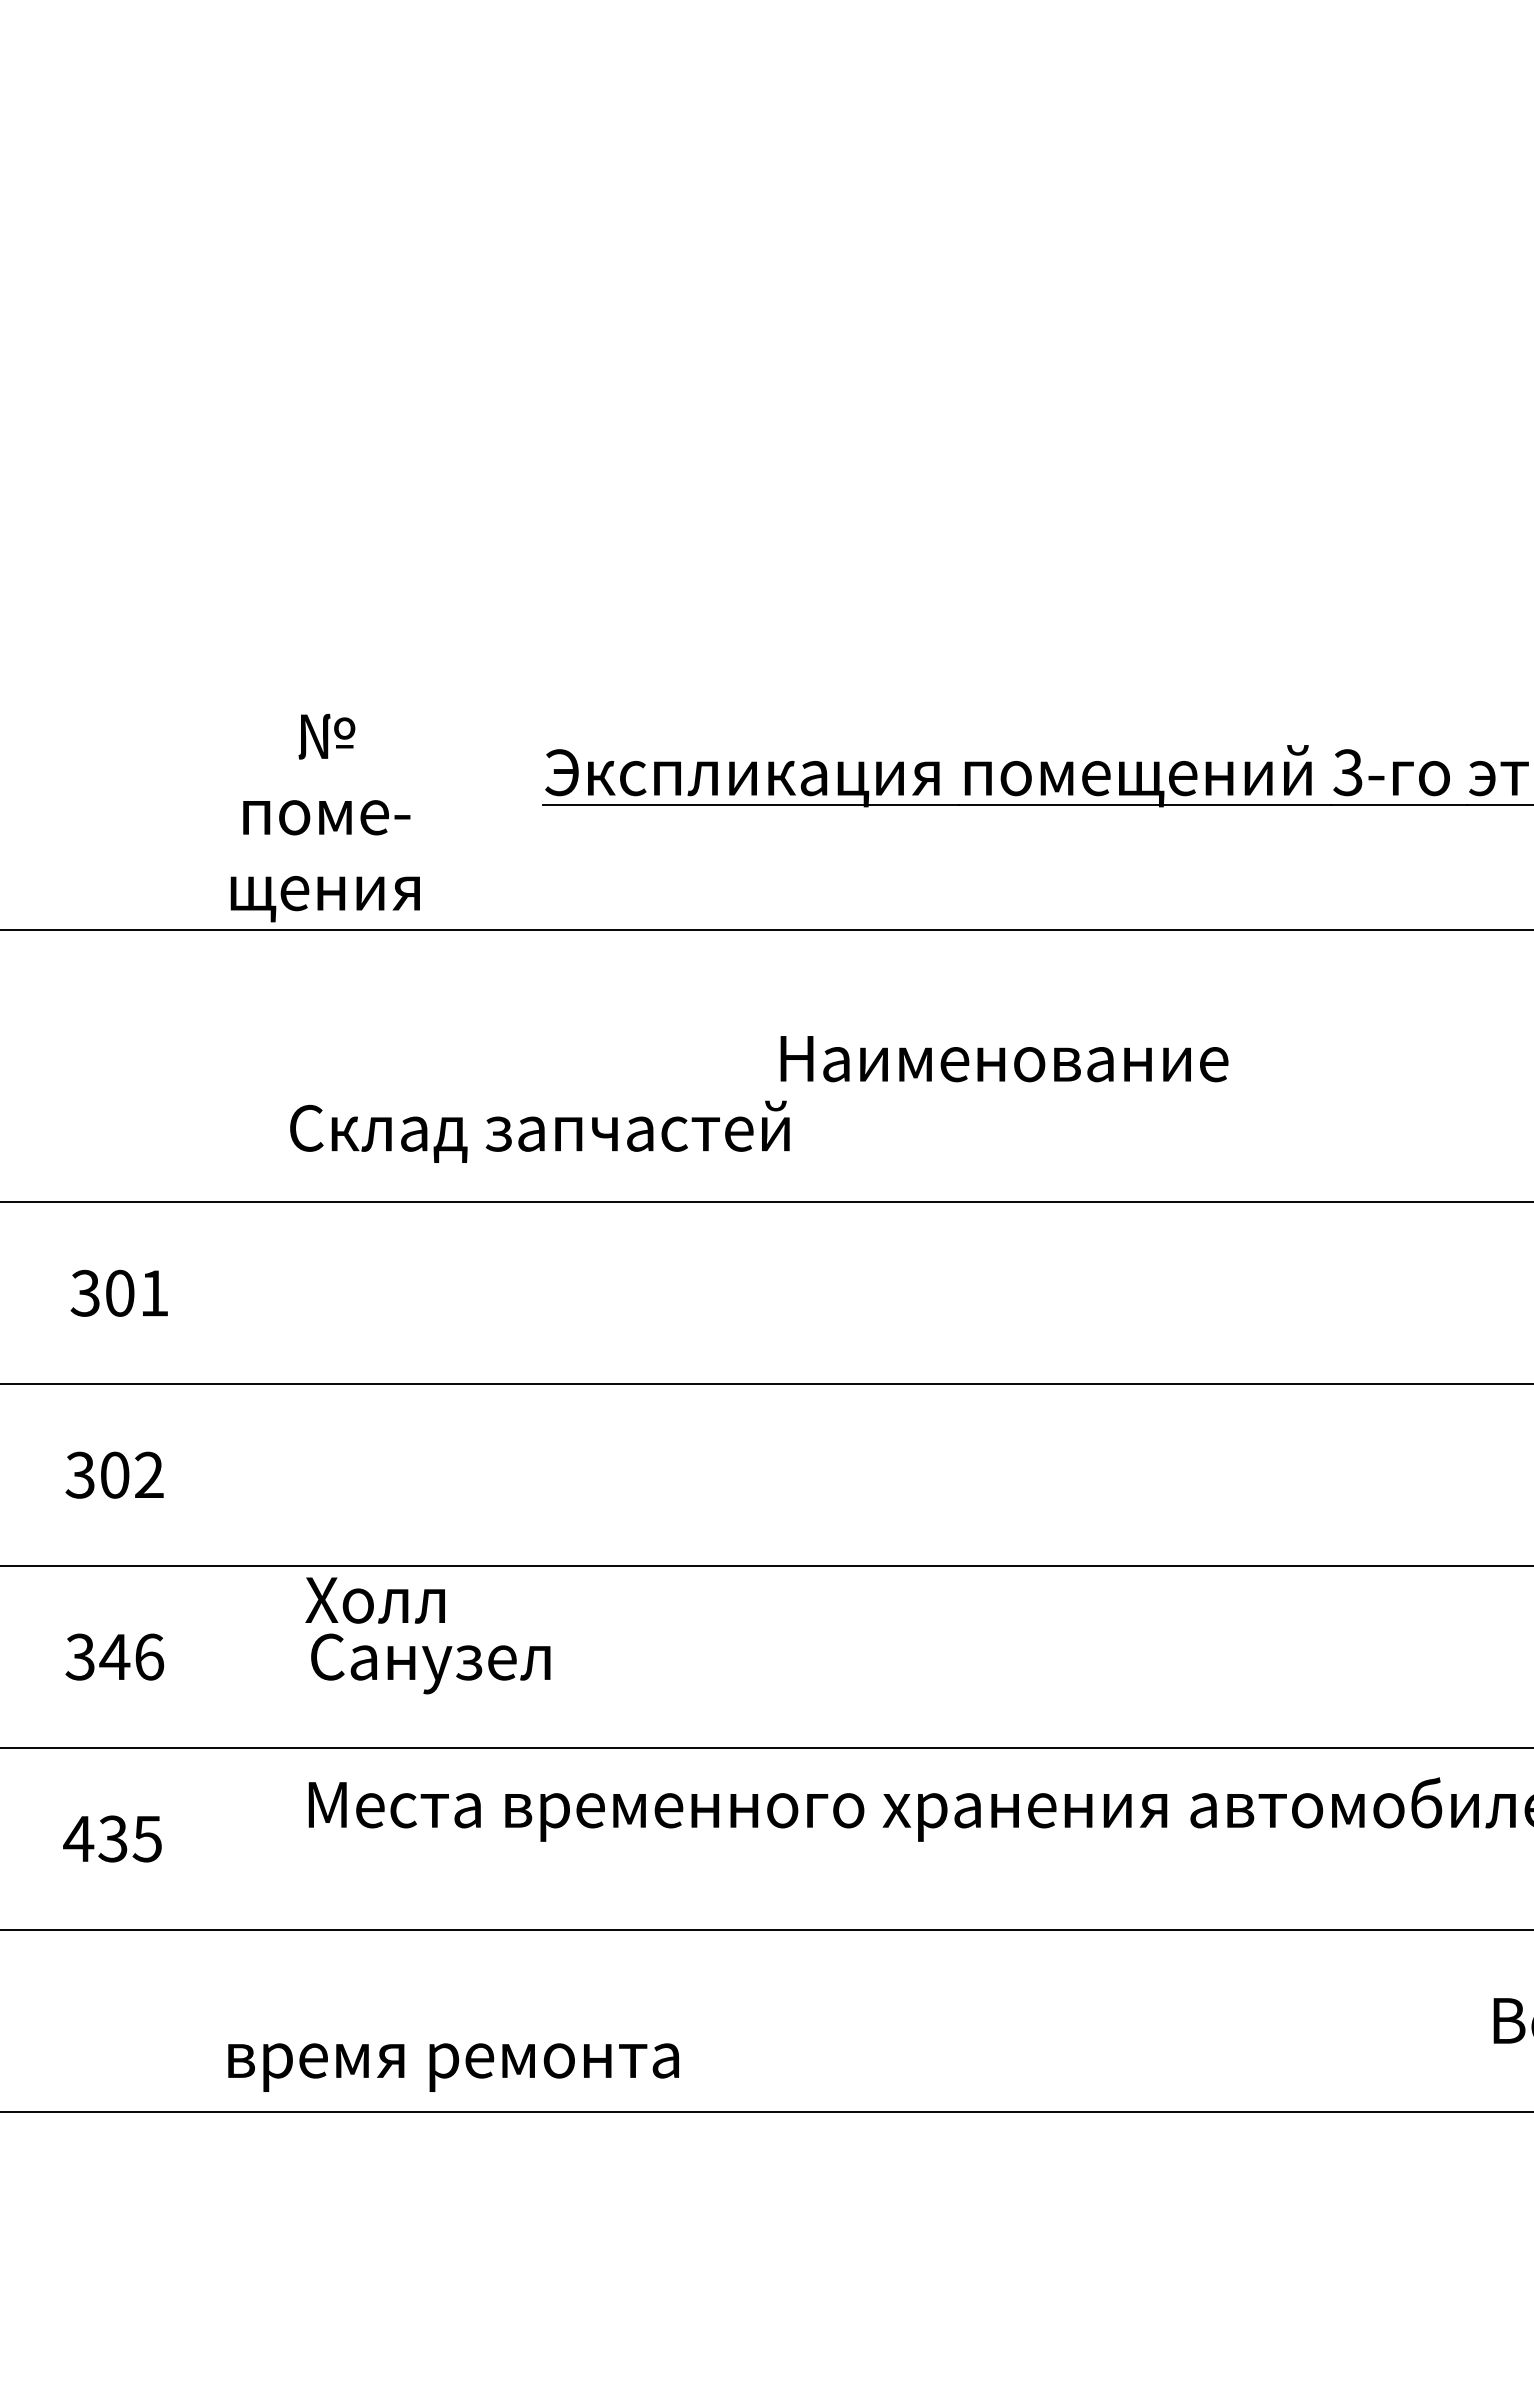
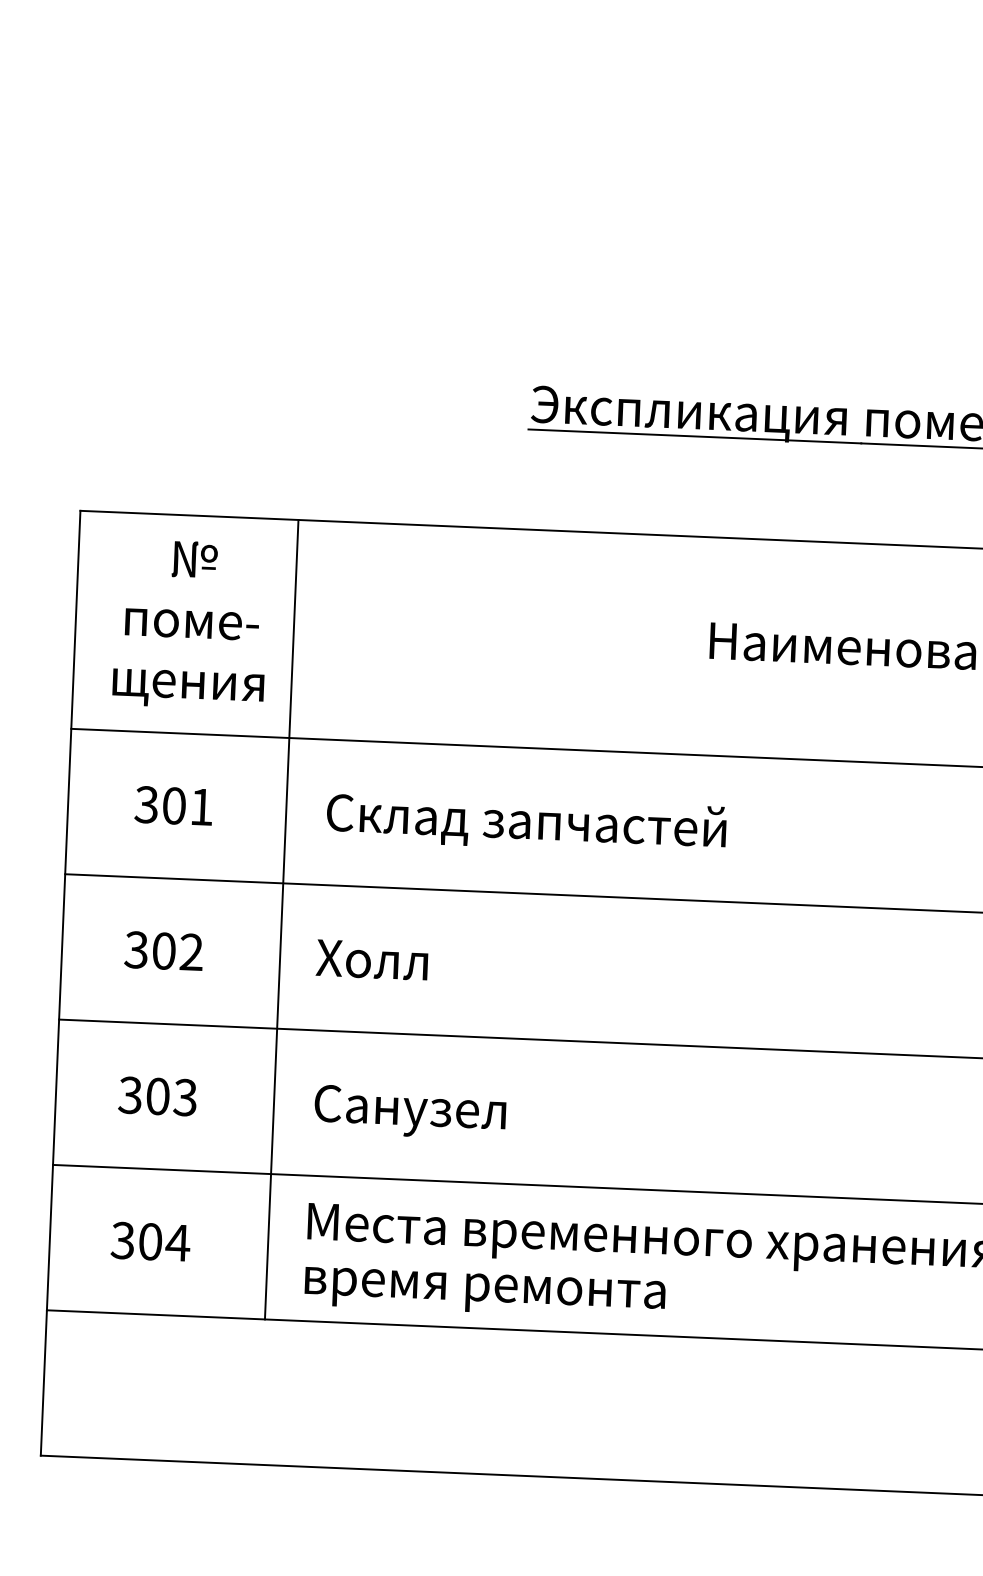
text: (324, 817) -> (190, 624), moved
text: (539, 1131) -> (526, 823), moved
line: (260, 1429) -> (281, 919), added
text: (374, 1600) -> (371, 960), moved
text: (131, 1656) -> (171, 1096), 346 -> 303
text: (113, 1838) -> (150, 1241), 435 -> 304
text: (453, 2067) -> (484, 1293), moved

